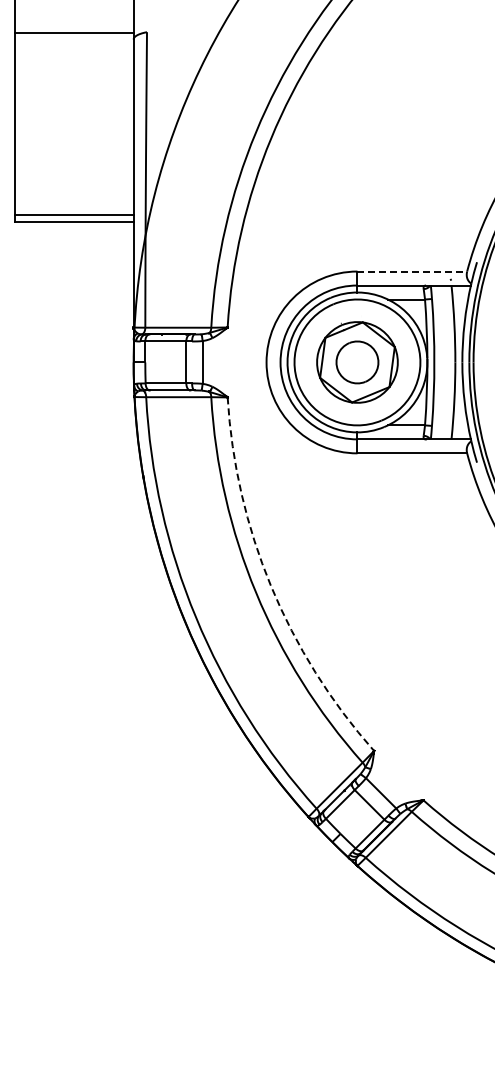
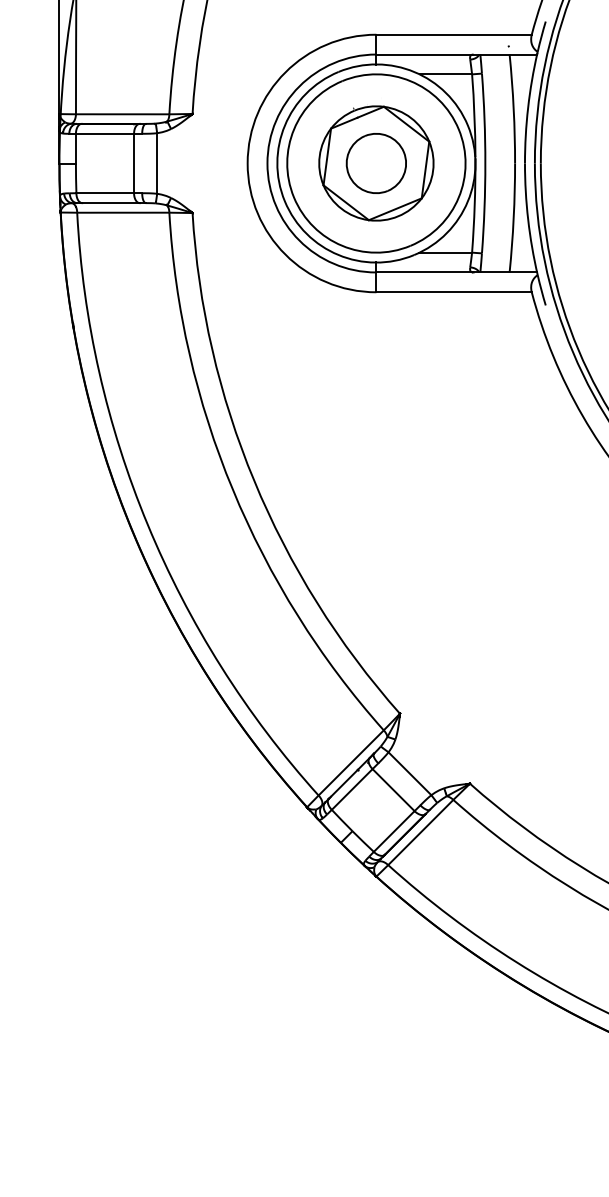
line: (412, 271) -> (454, 34), dashed -> solid
arc: (271, 586) -> (254, 480), dashed -> solid

